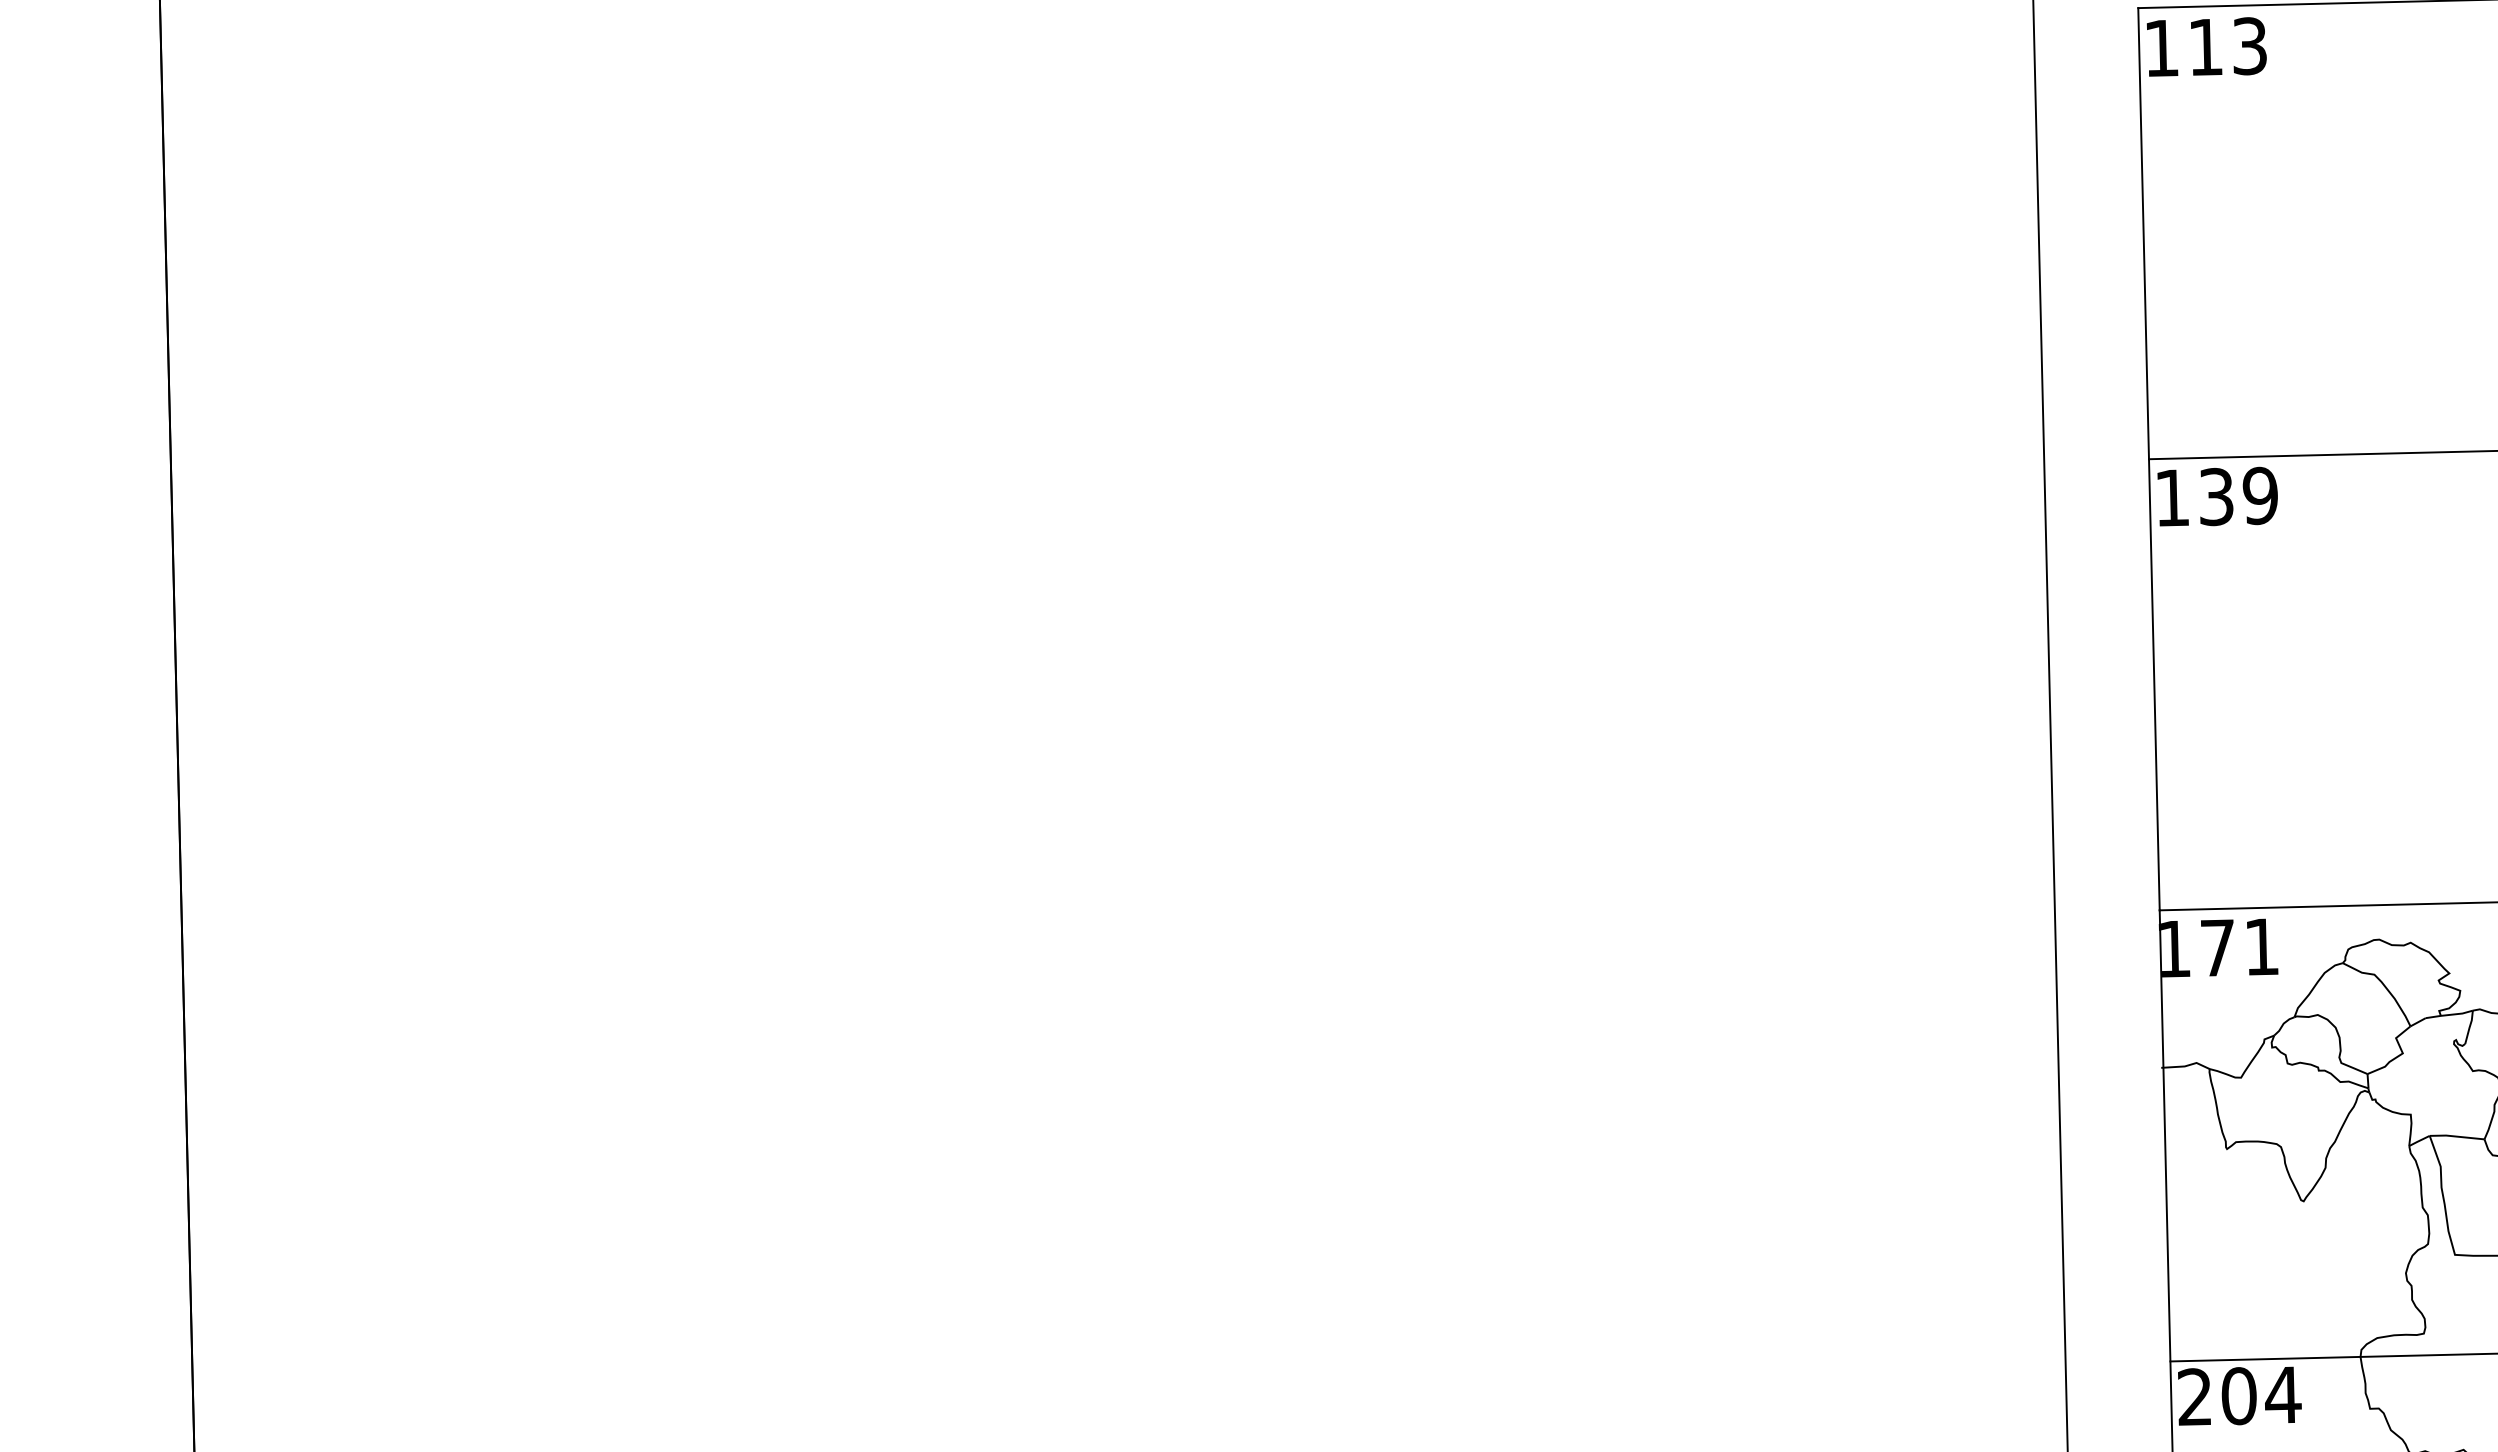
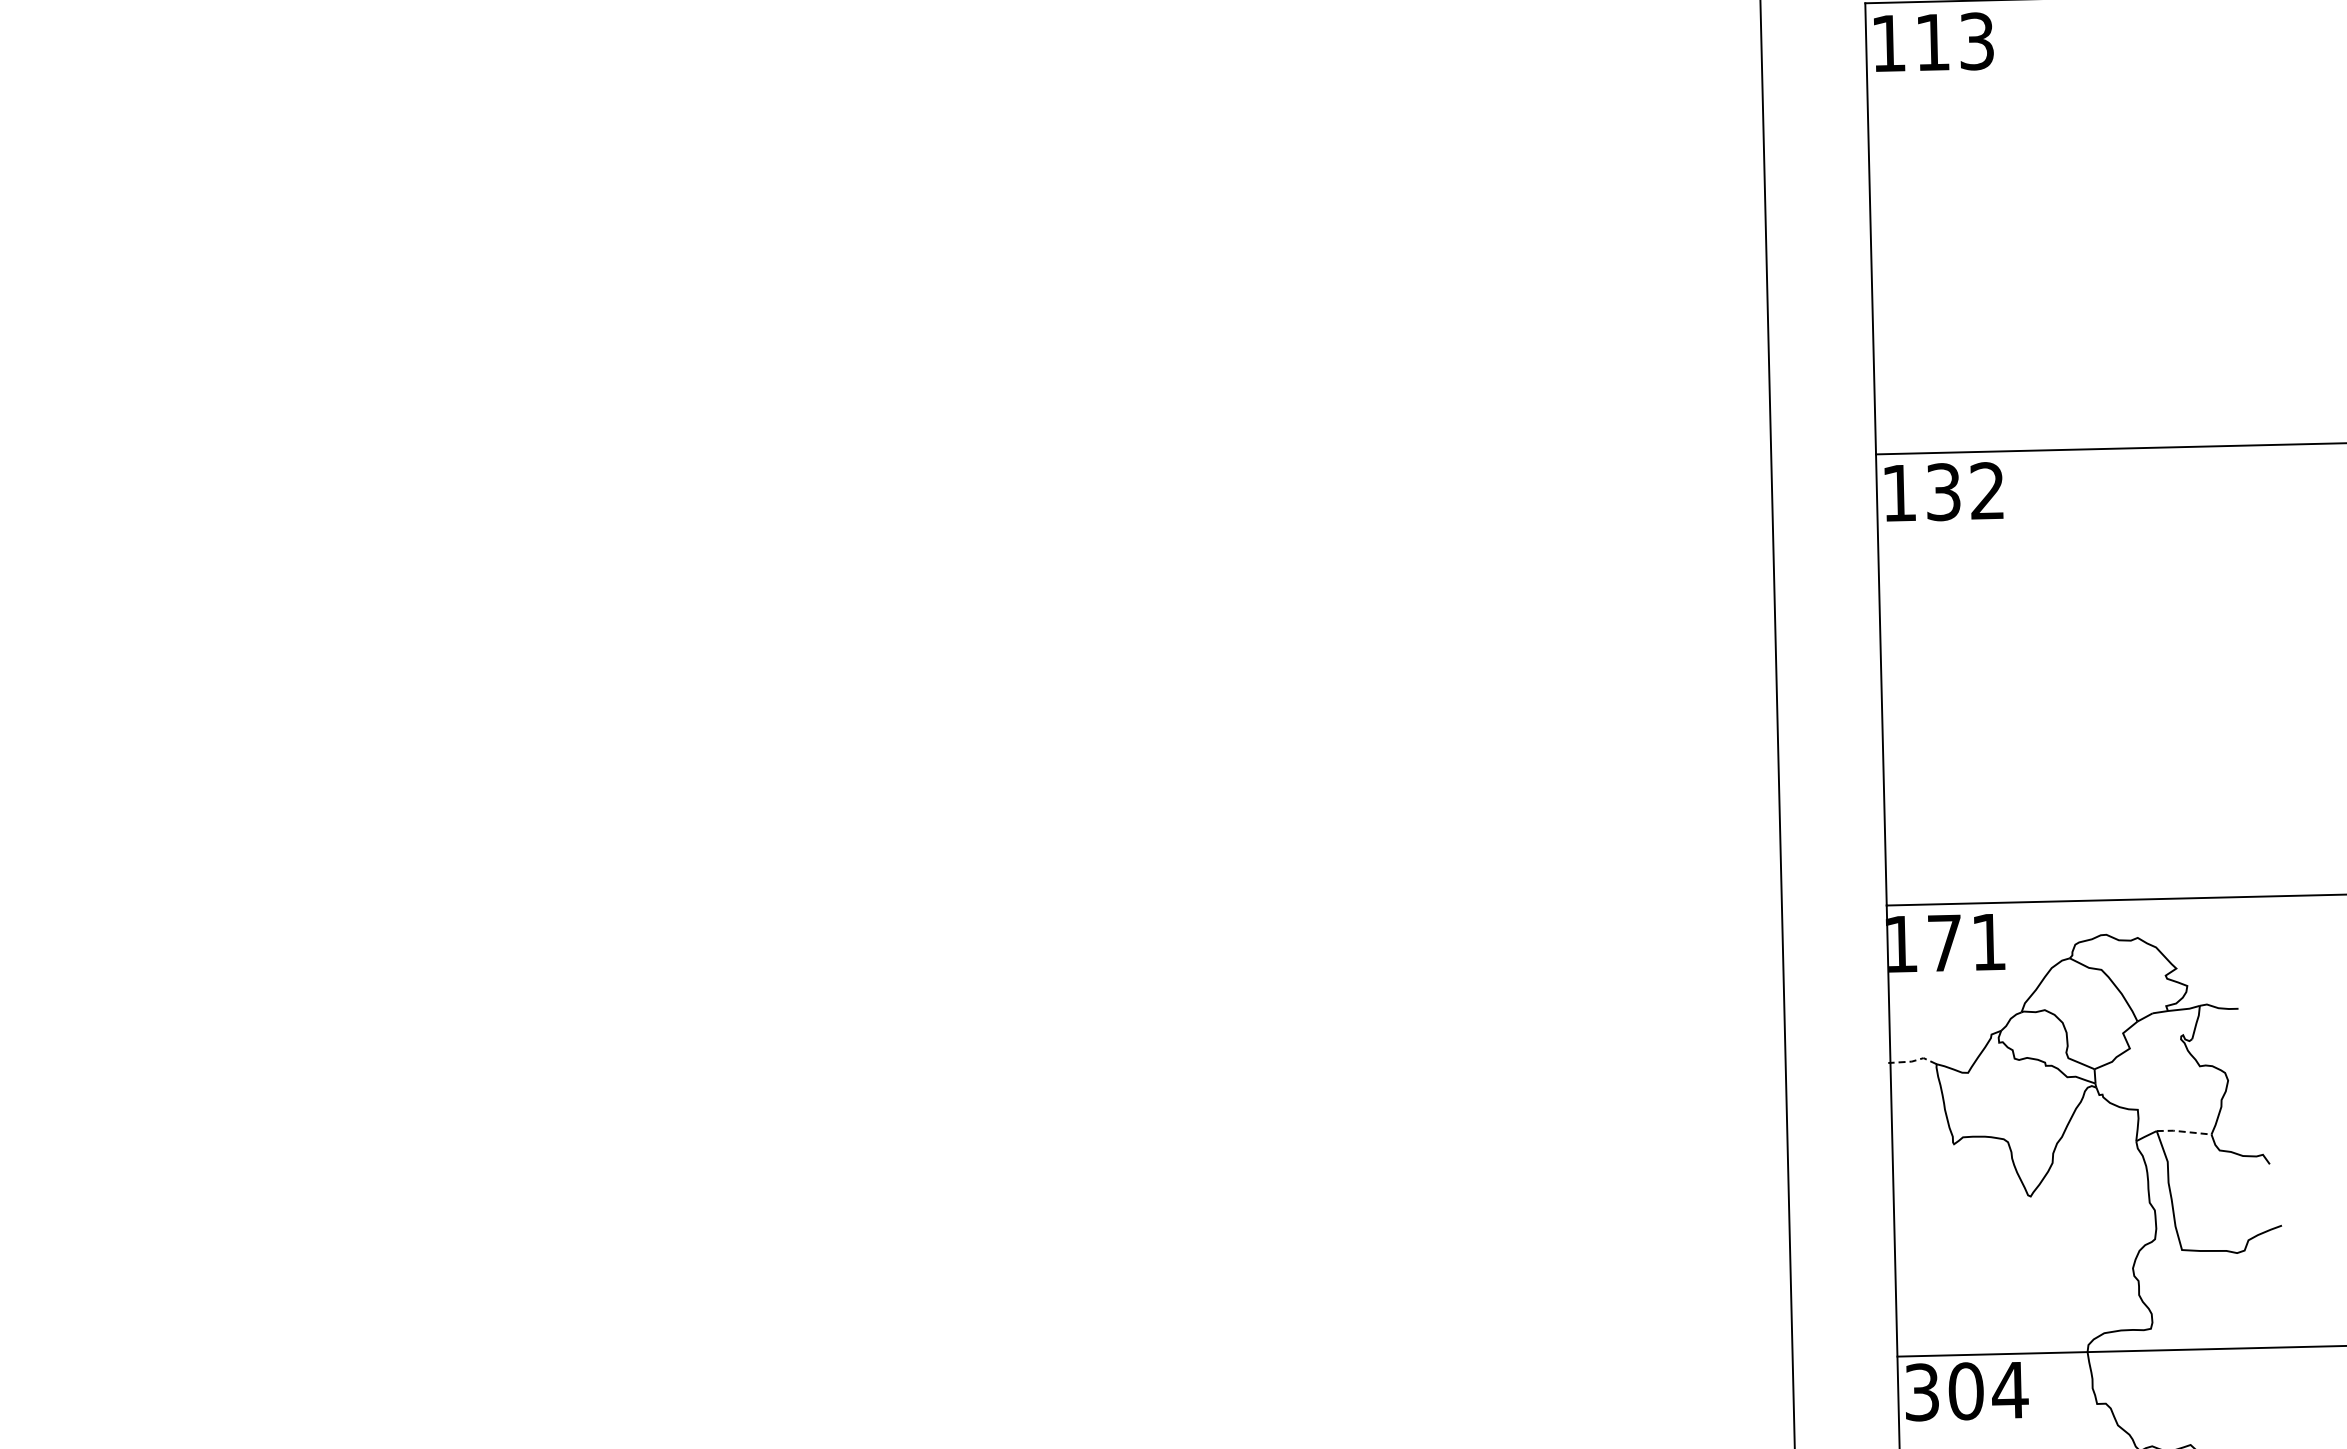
text: (2259, 495) -> (1986, 490), 139 -> 132
line: (2186, 1065) -> (1913, 1060), solid -> dashed
line: (2457, 1136) -> (2184, 1131), solid -> dashed
text: (2194, 1397) -> (1921, 1392), 204 -> 304

